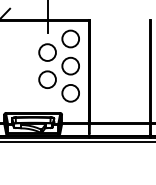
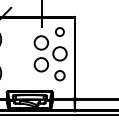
circle: (70, 38) -> (59, 31), size x0.6
circle: (70, 93) -> (59, 75), size x0.7

